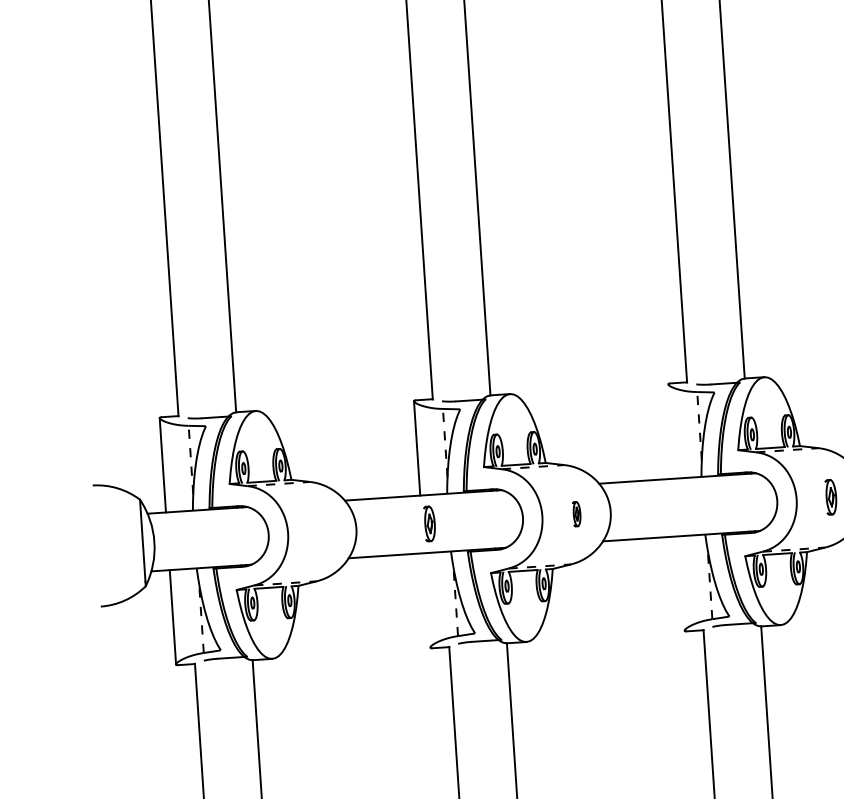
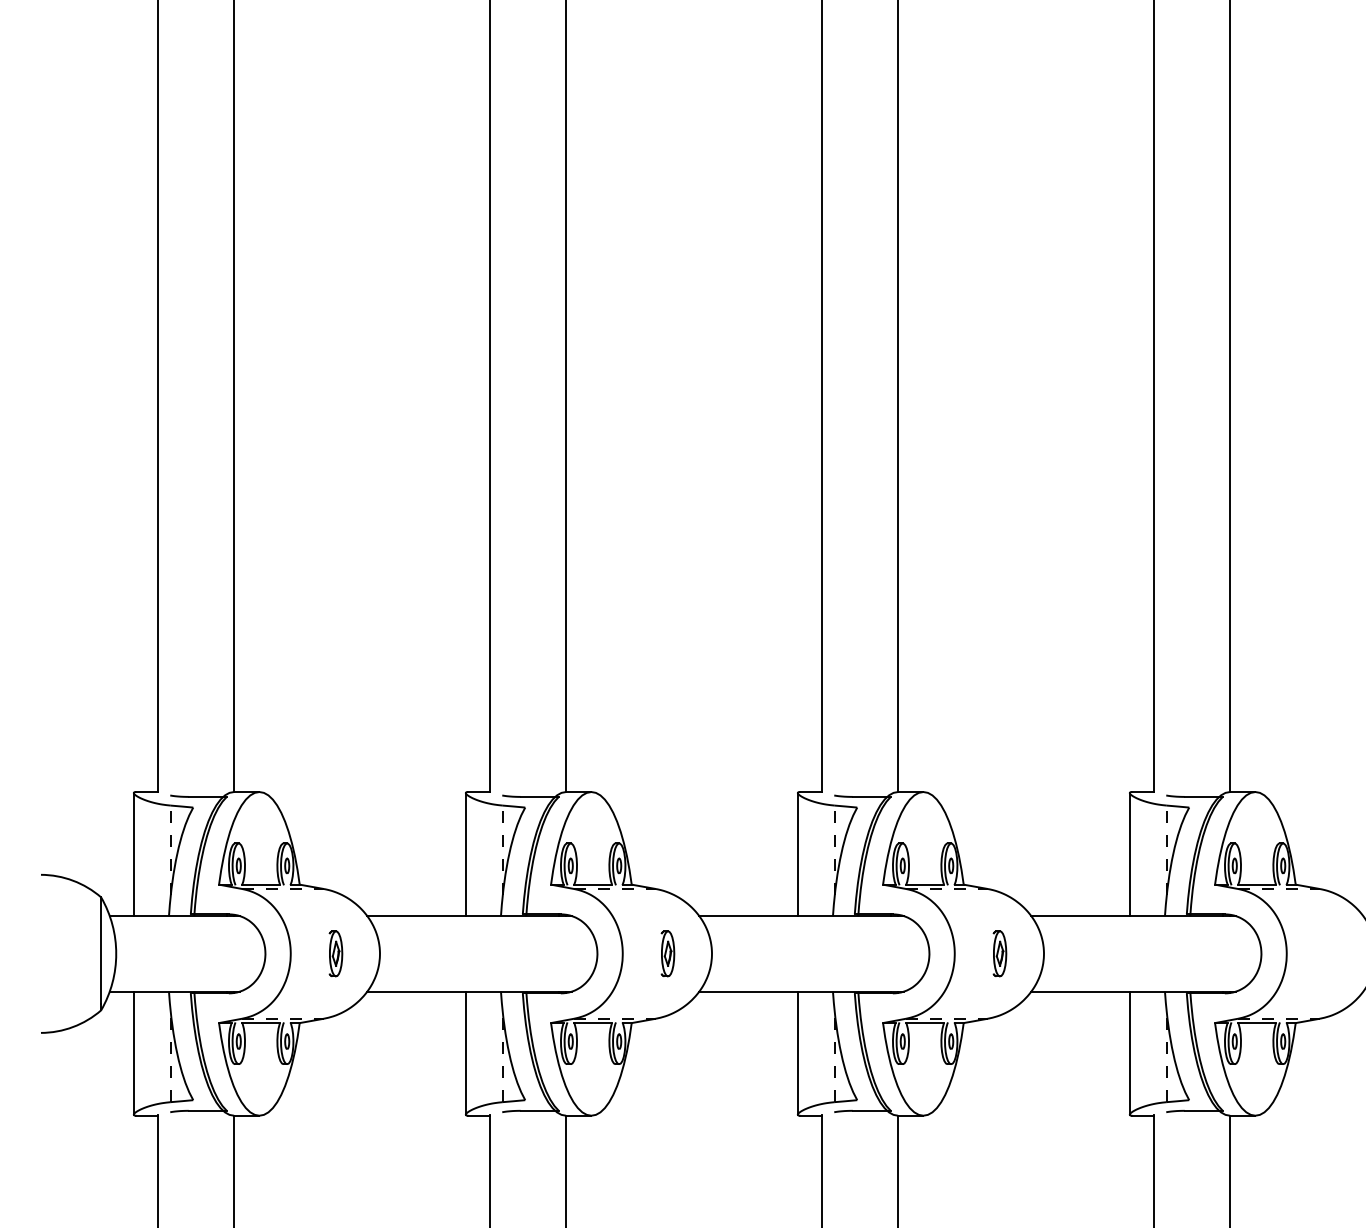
line: (671, 431) -> (797, 854), added
part: (576, 513) -> (667, 953), size x1.43
part: (429, 523) -> (335, 953), moved
line: (681, 583) -> (797, 1052), added
line: (426, 599) -> (465, 1052), added

